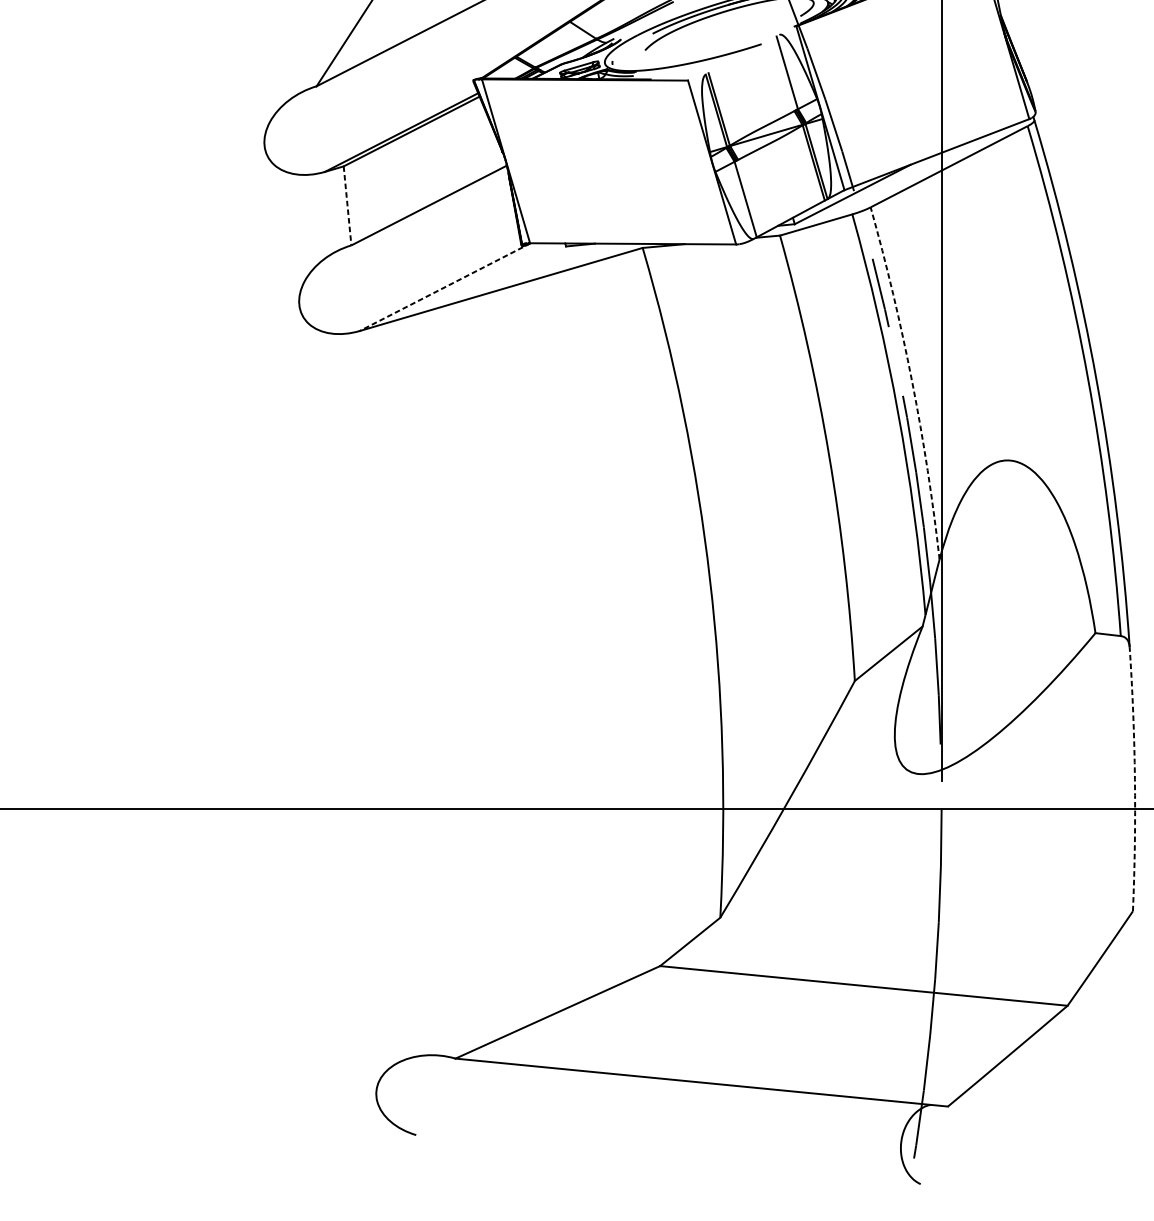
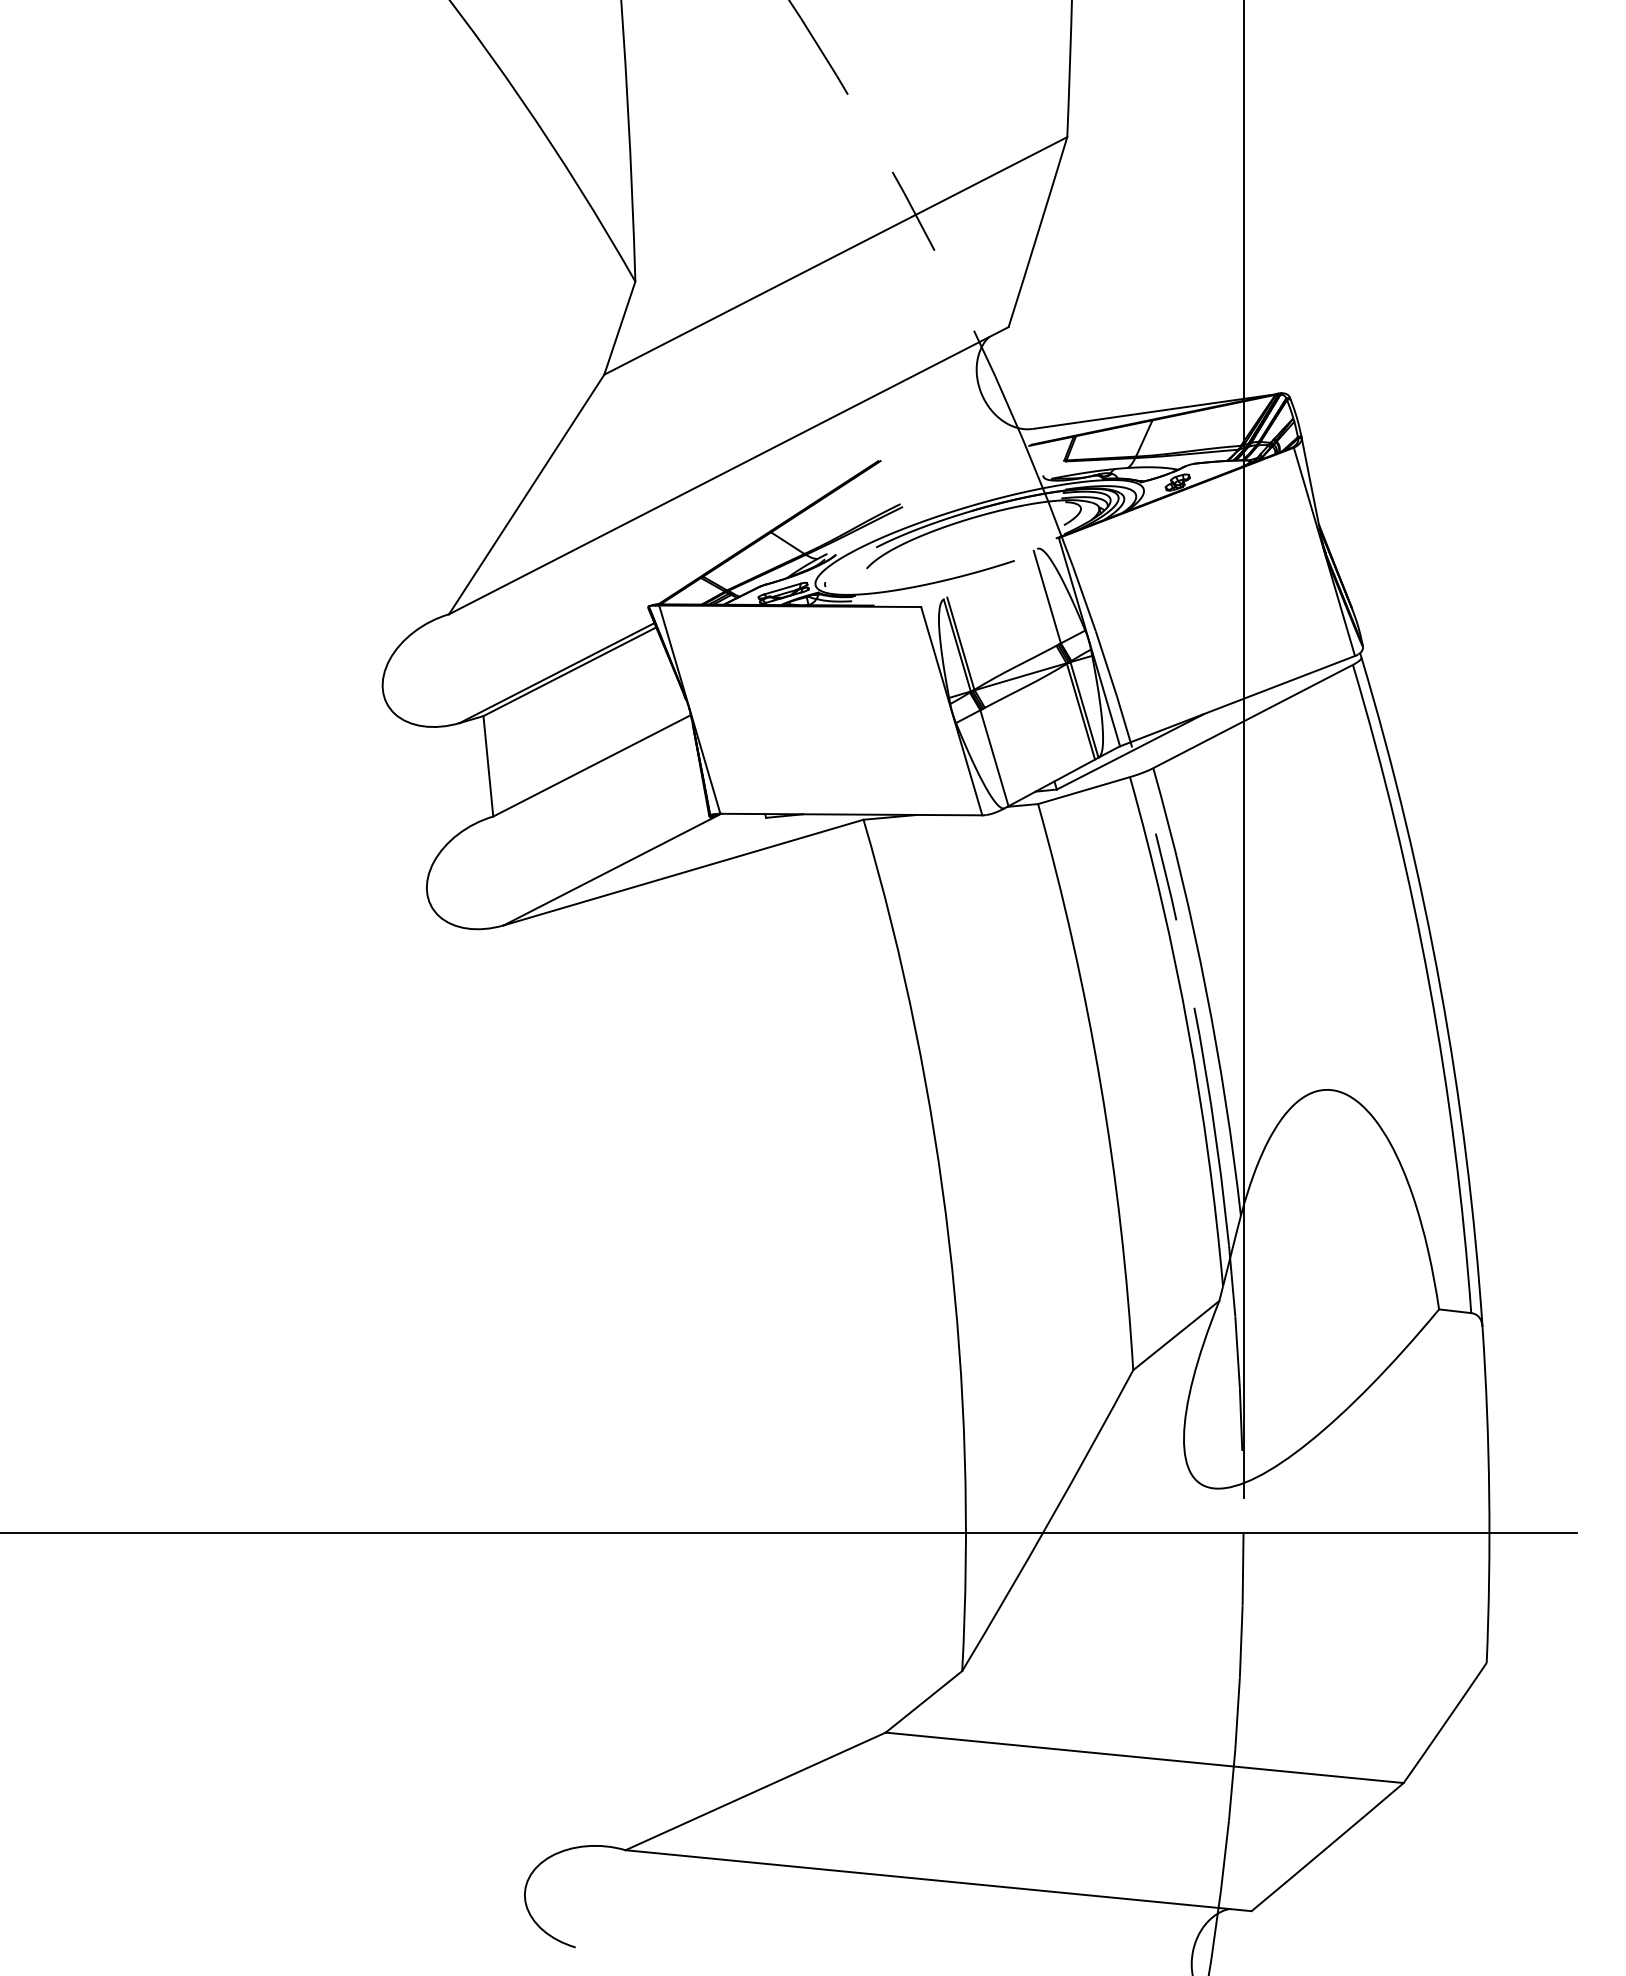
line: (347, 206) -> (488, 766), dashed -> solid
line: (445, 287) -> (612, 869), dashed -> solid
arc: (912, 382) -> (1206, 990), dashed -> solid
arc: (1135, 779) -> (1489, 1495), dashed -> solid

